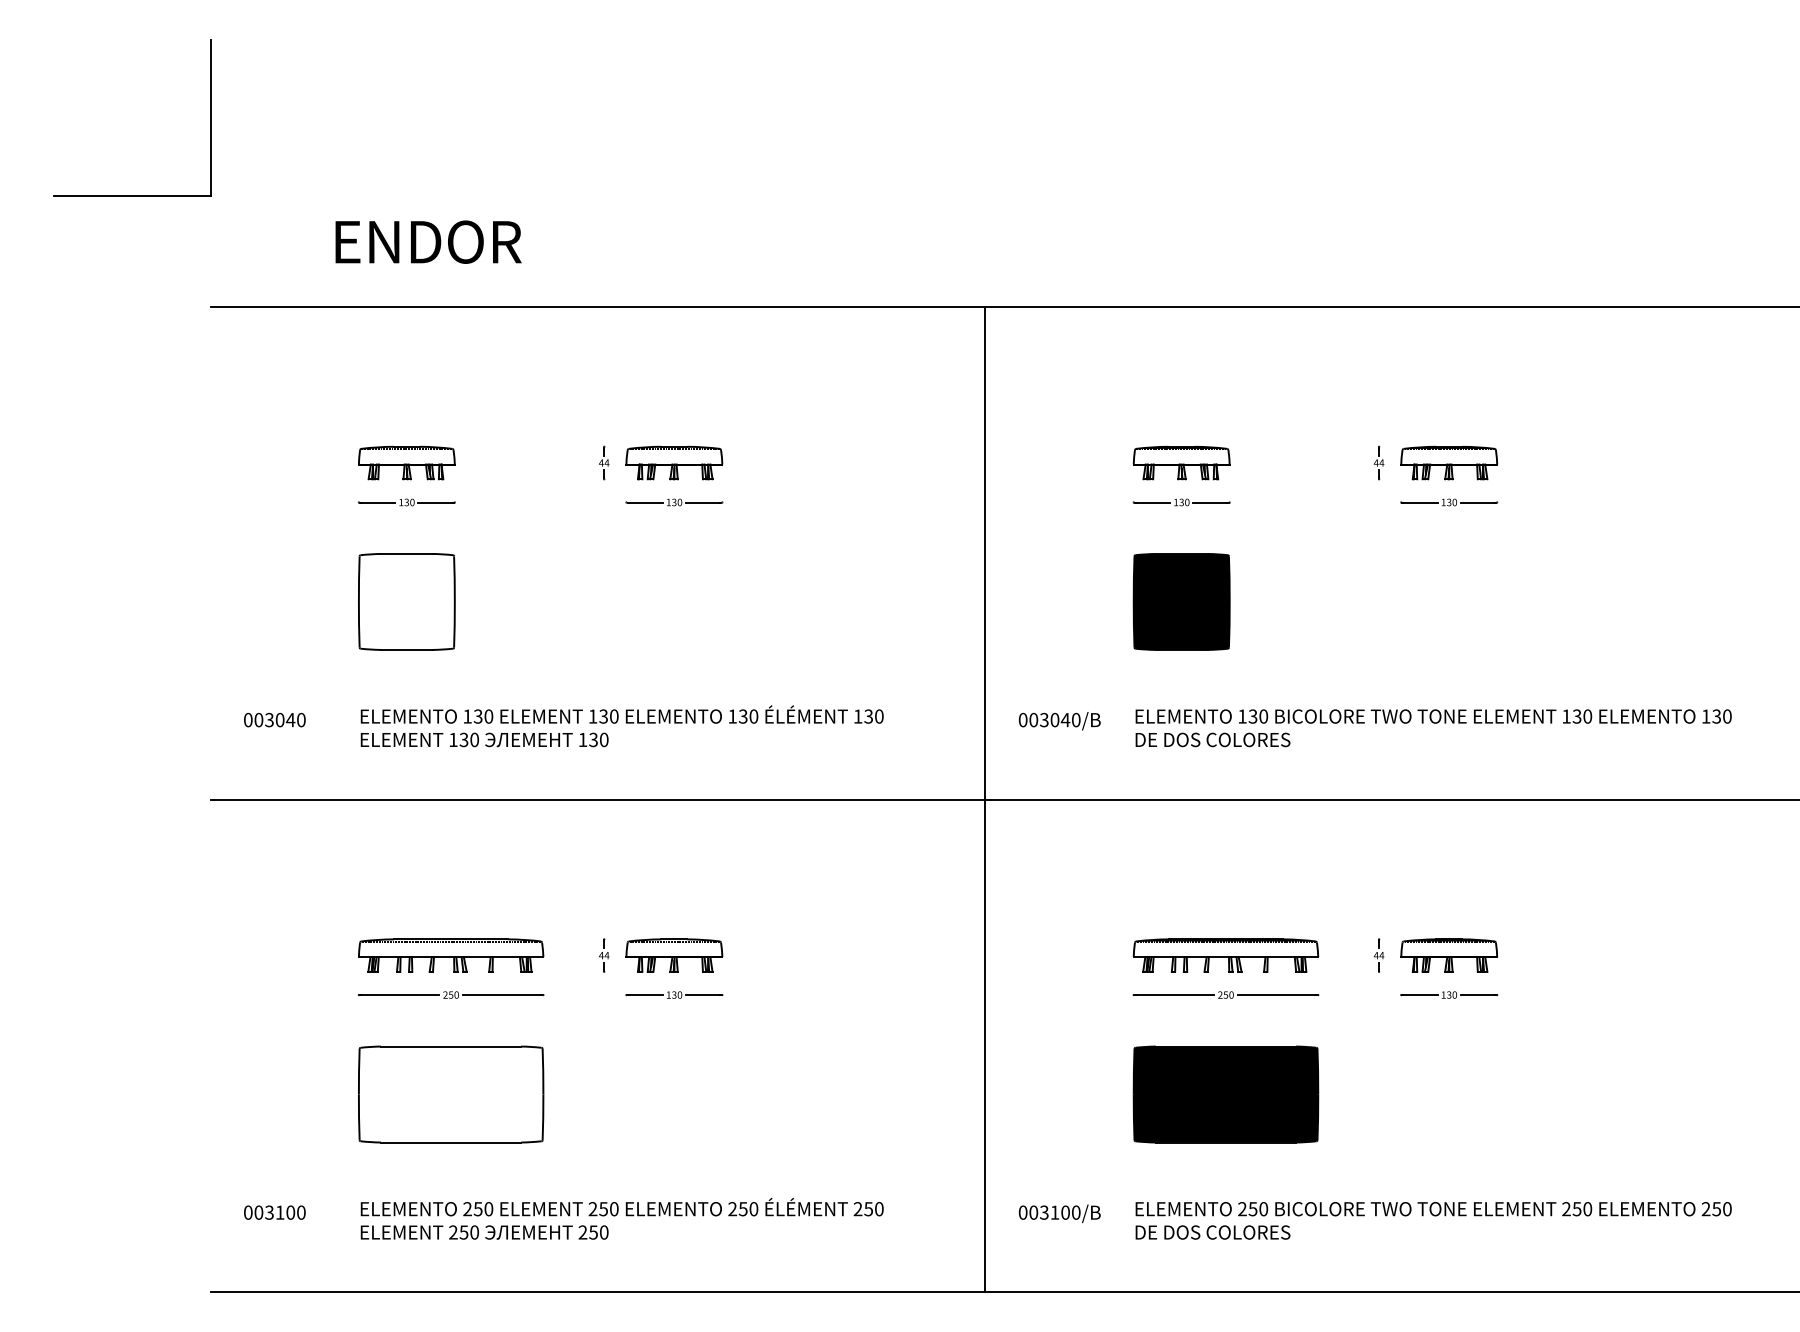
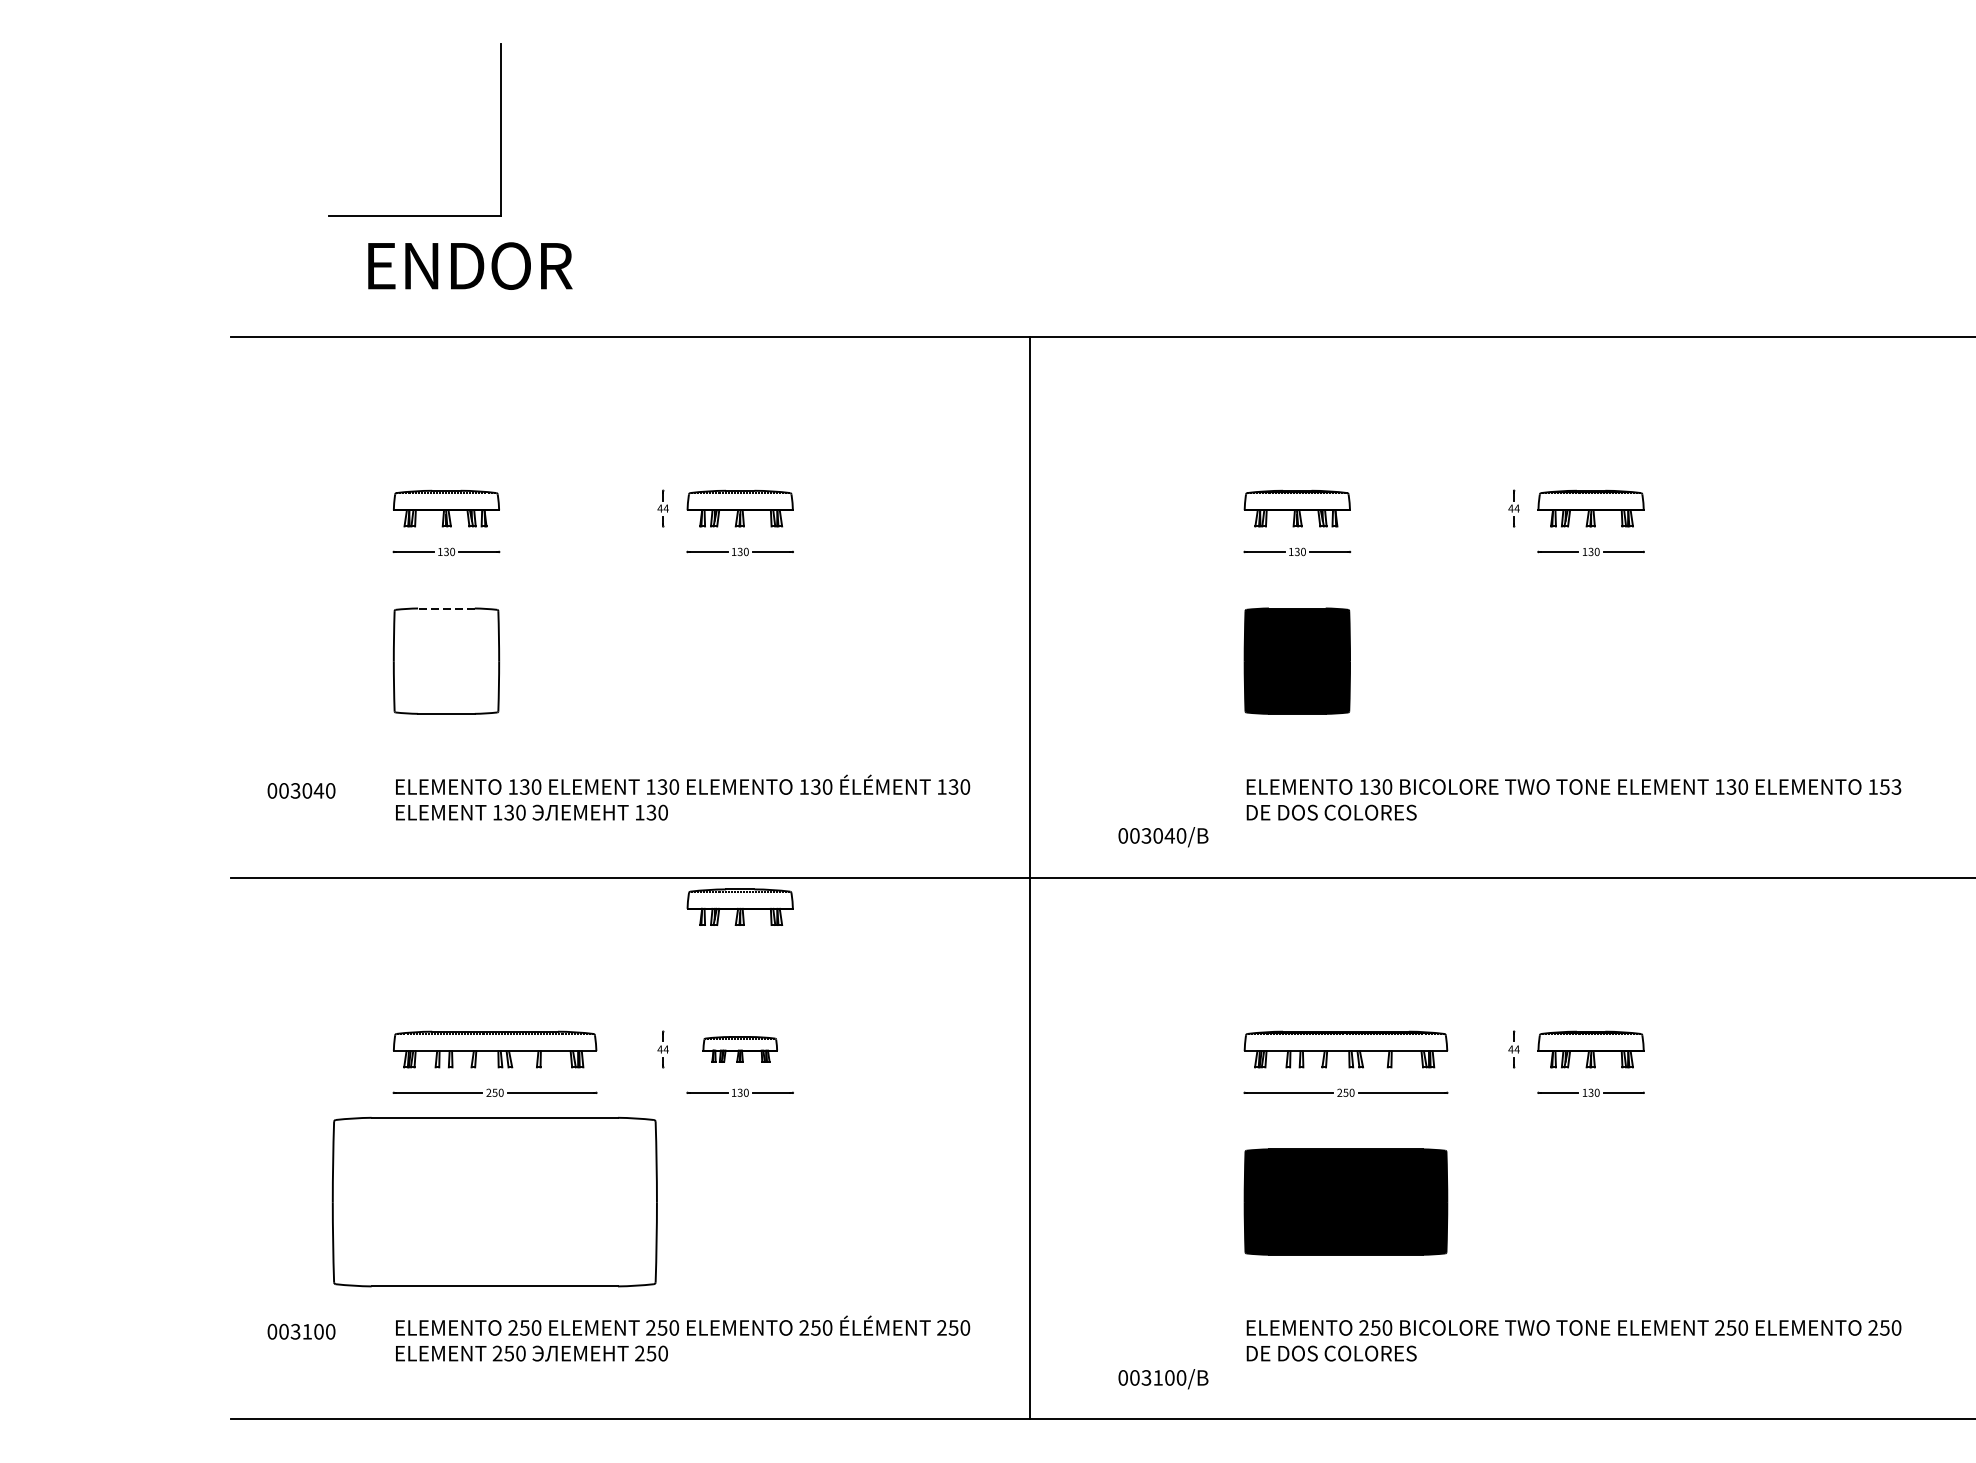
part: (210, 117) -> (500, 129), moved
line: (406, 554) -> (446, 609), solid -> dashed
text: (1722, 716) -> (1891, 786), 130 -> 153
text: (1059, 721) -> (1163, 837), moved
line: (985, 799) -> (1030, 878), moved
part: (674, 825) -> (740, 906), added
part: (674, 955) -> (740, 1049), size x0.7
part: (451, 1094) -> (495, 1202), size x1.6
text: (1059, 1213) -> (1163, 1378), moved

